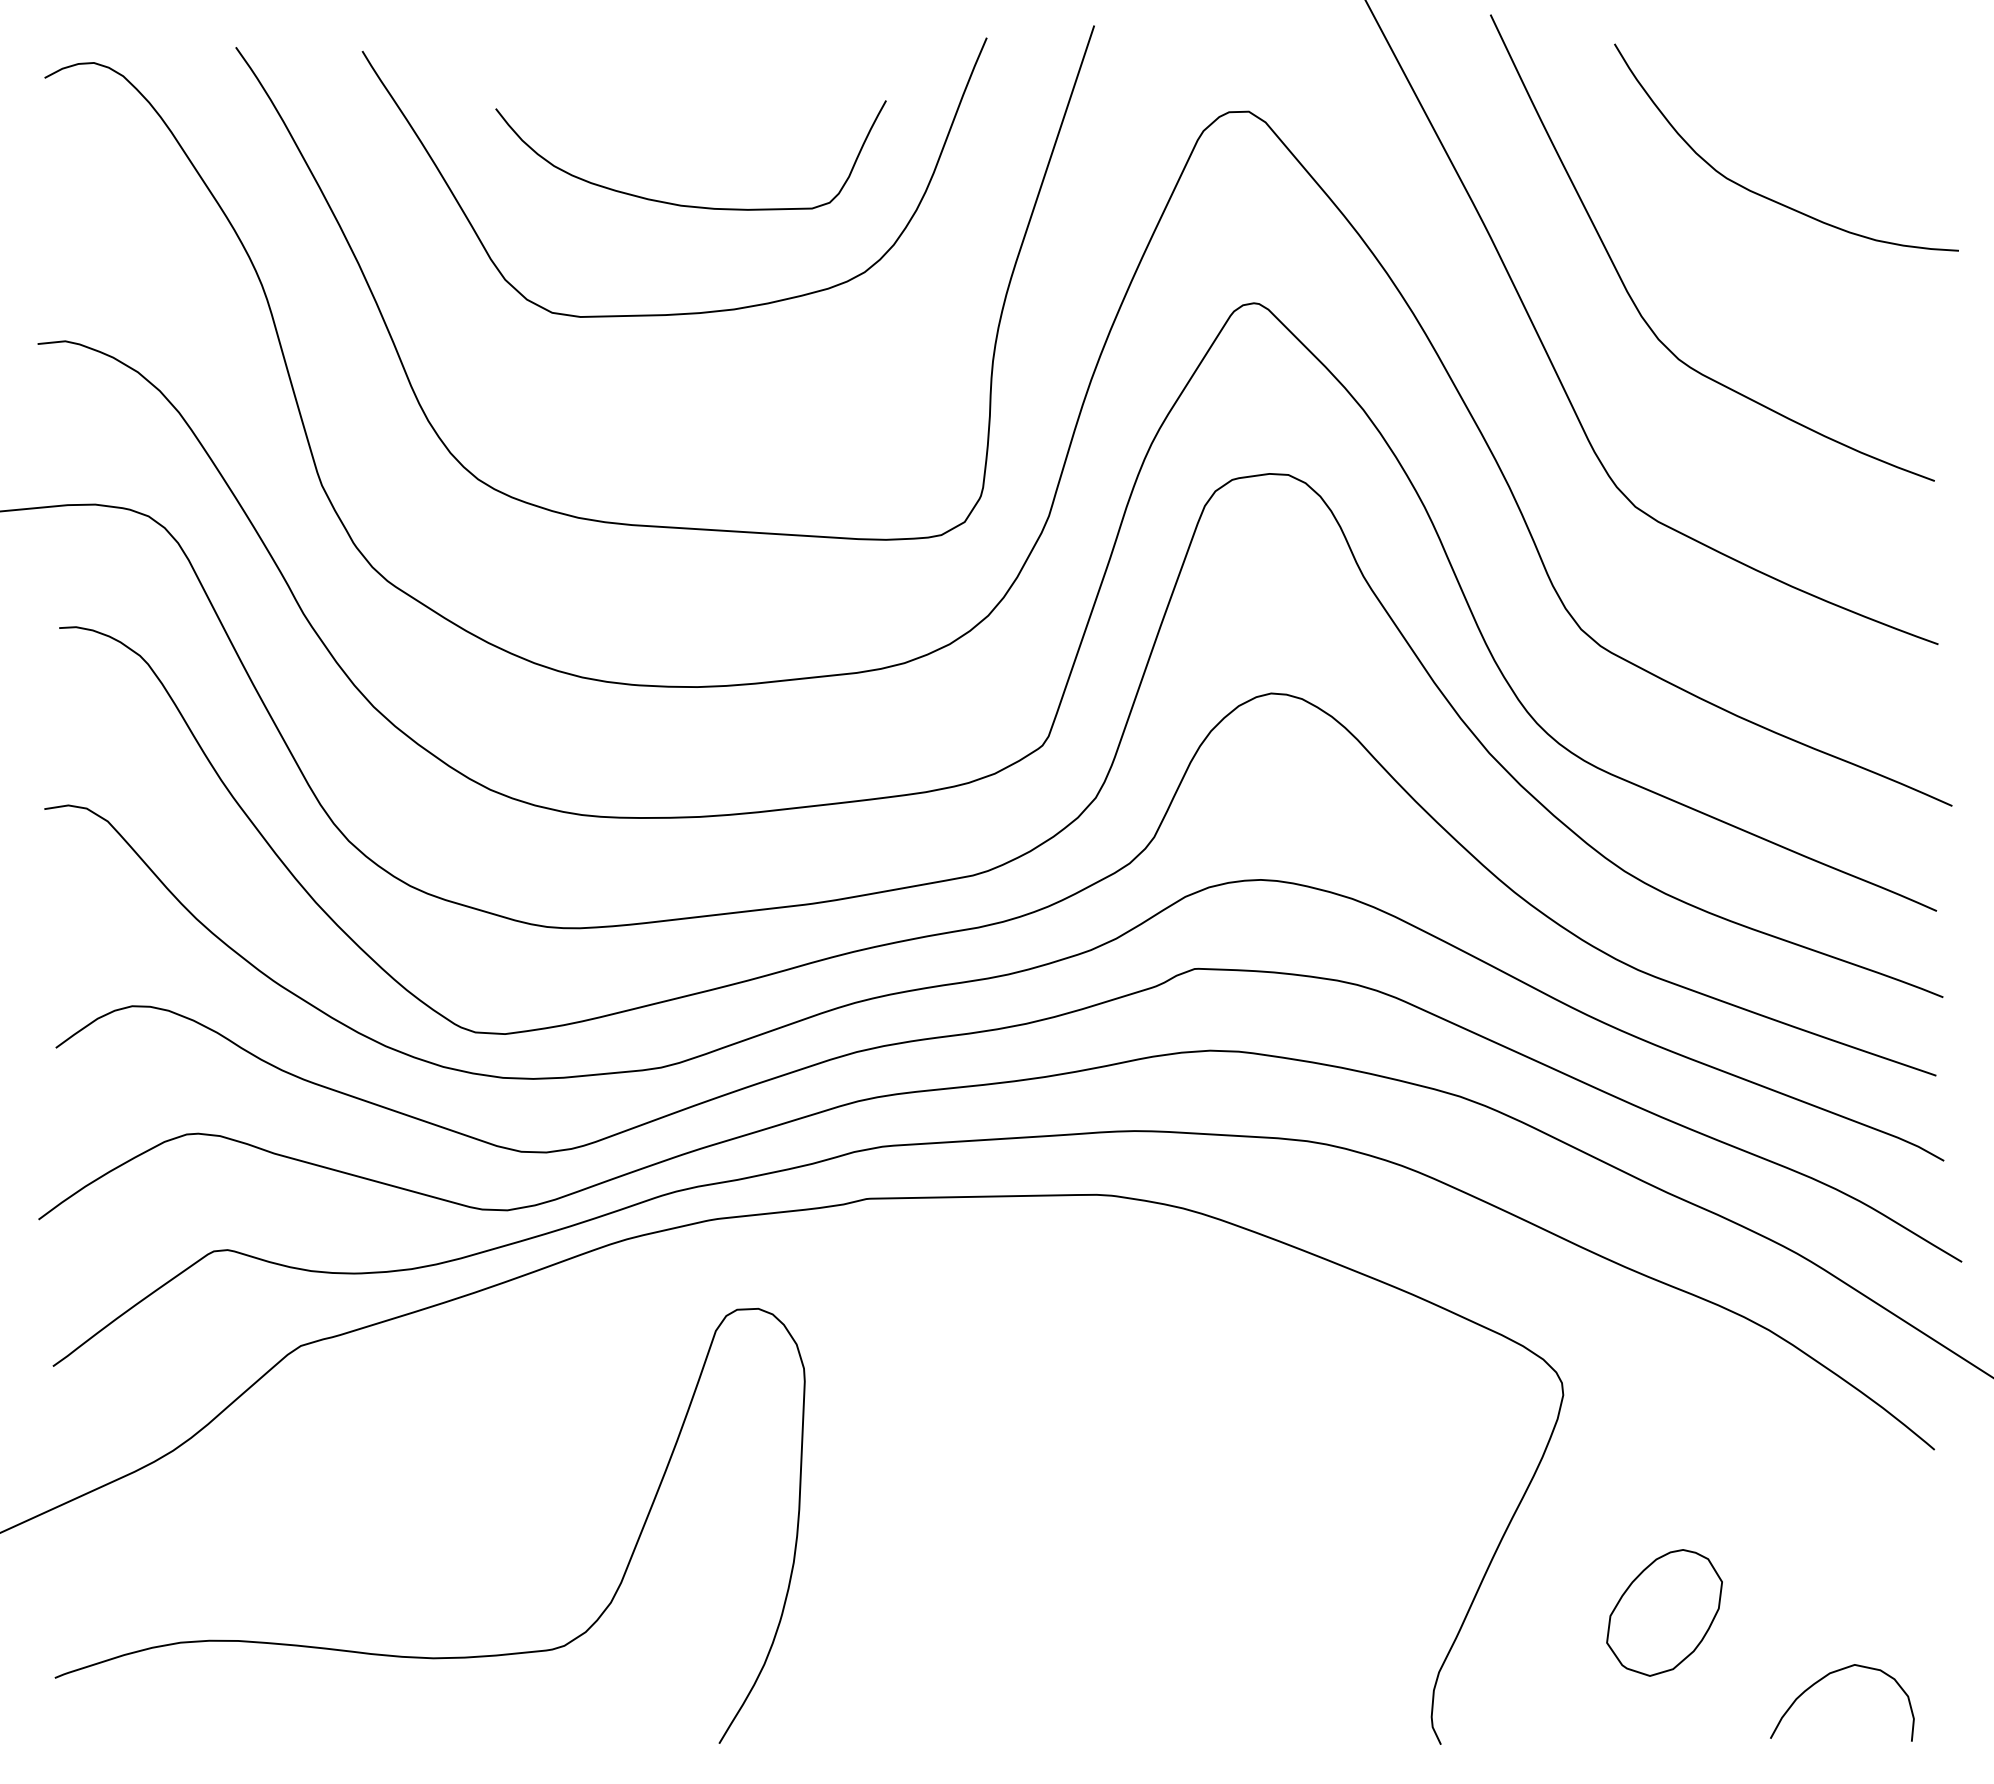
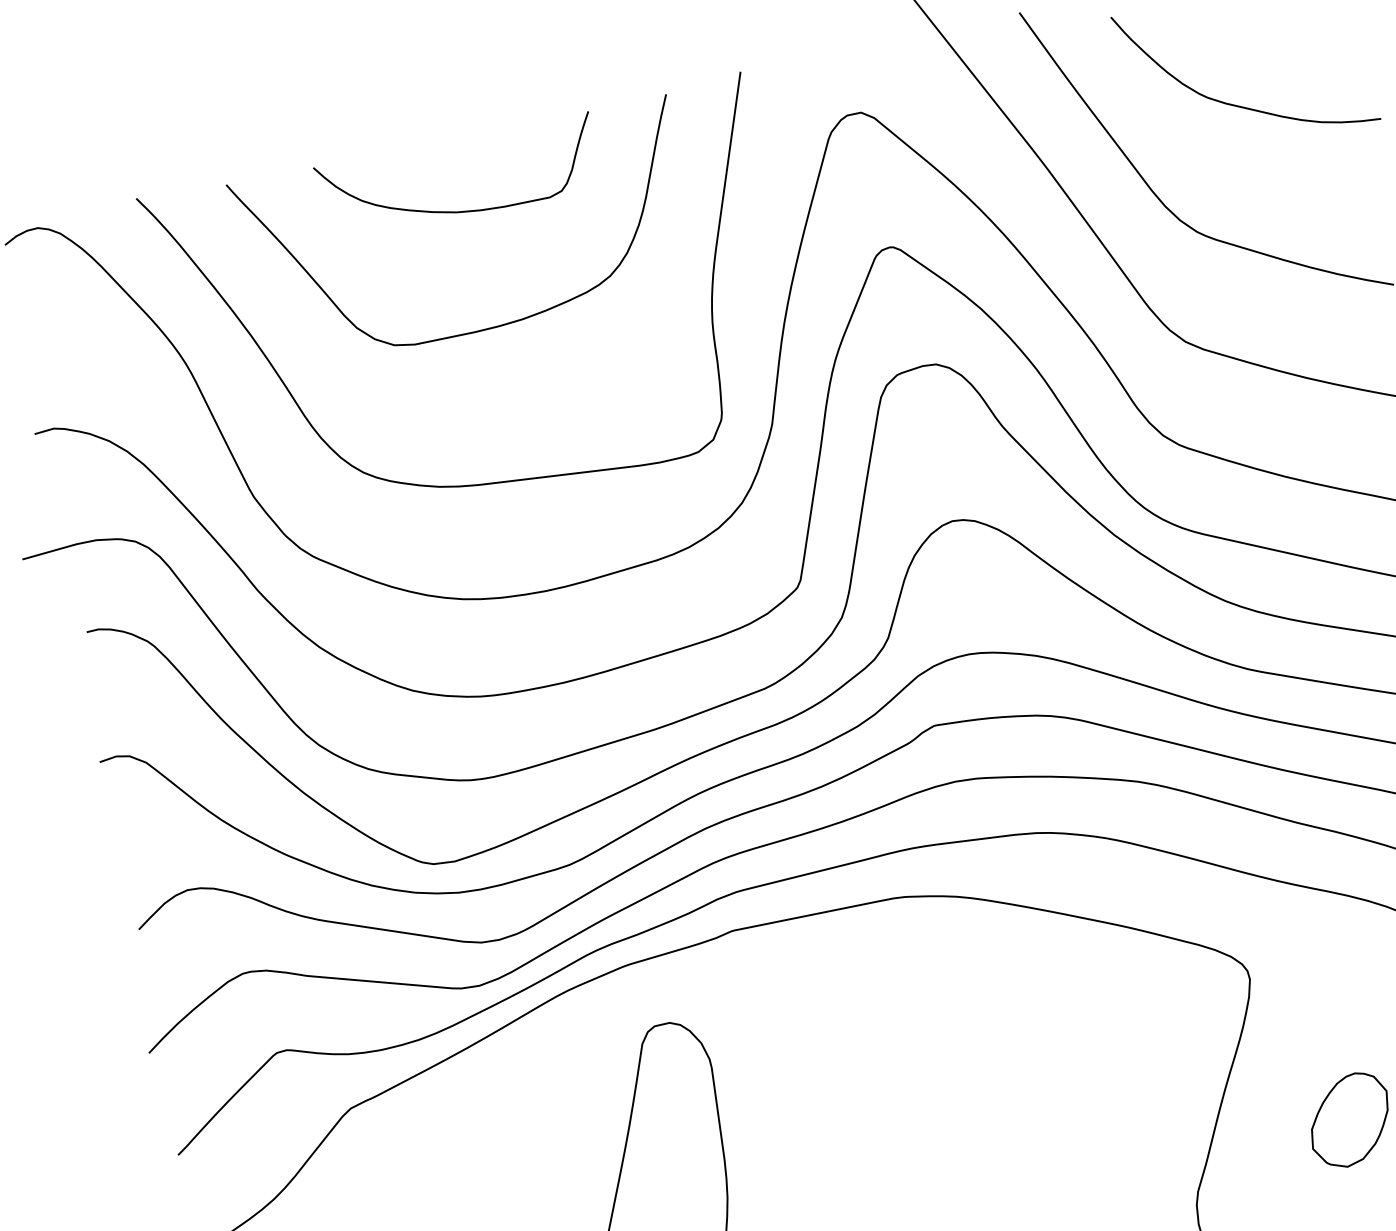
curve: (681, 204) -> (457, 211), moved

